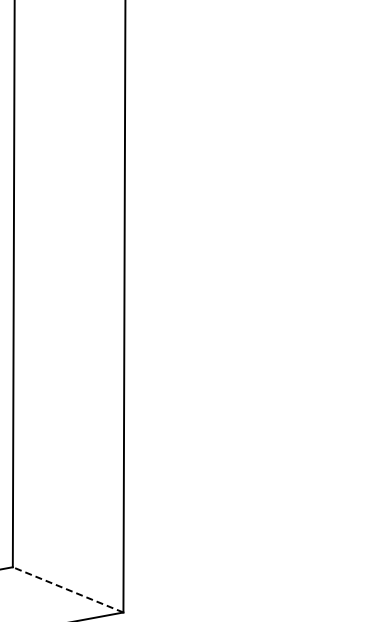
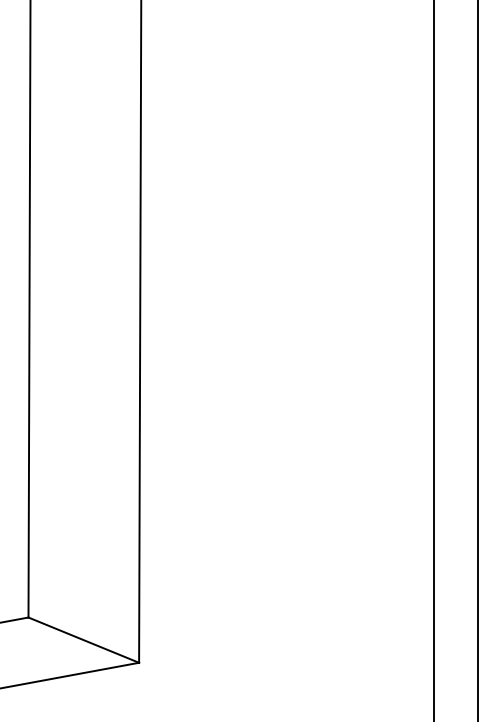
line: (67, 590) -> (83, 640), dashed -> solid

